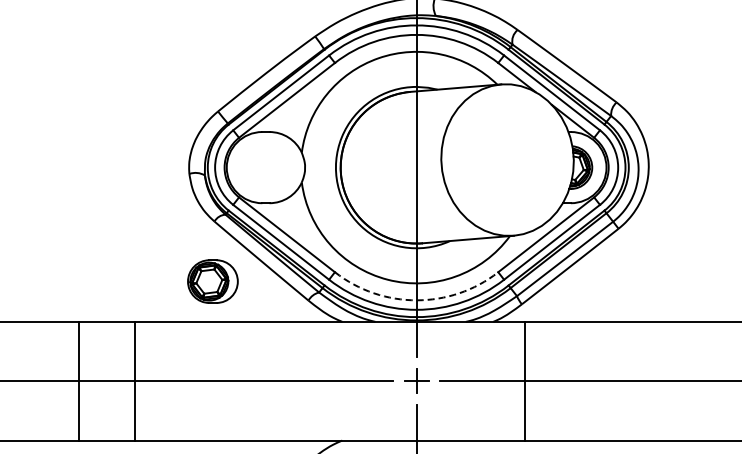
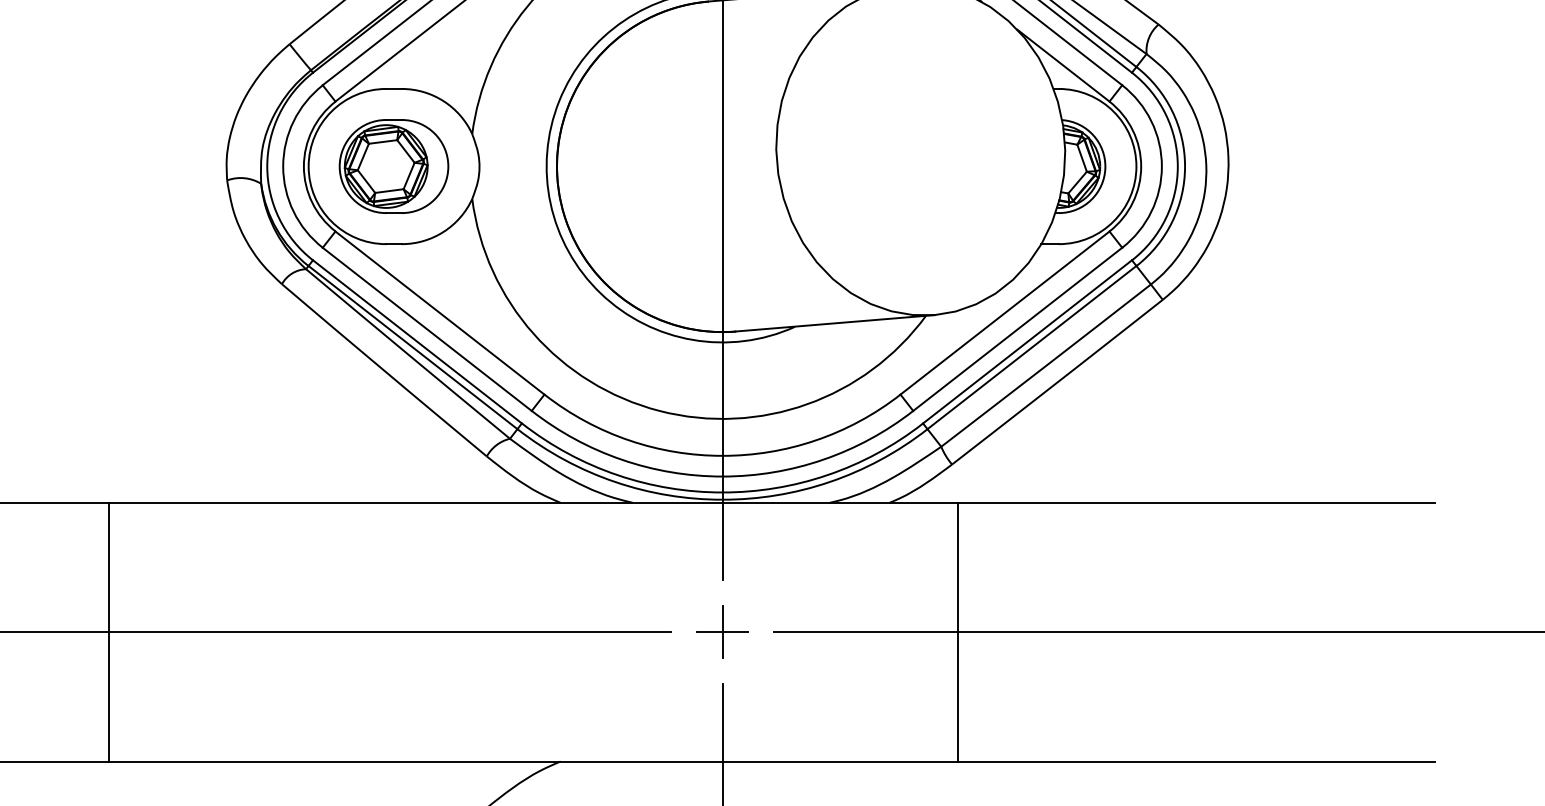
part: (212, 281) -> (393, 166), moved
arc: (416, 300) -> (722, 456), dashed -> solid

